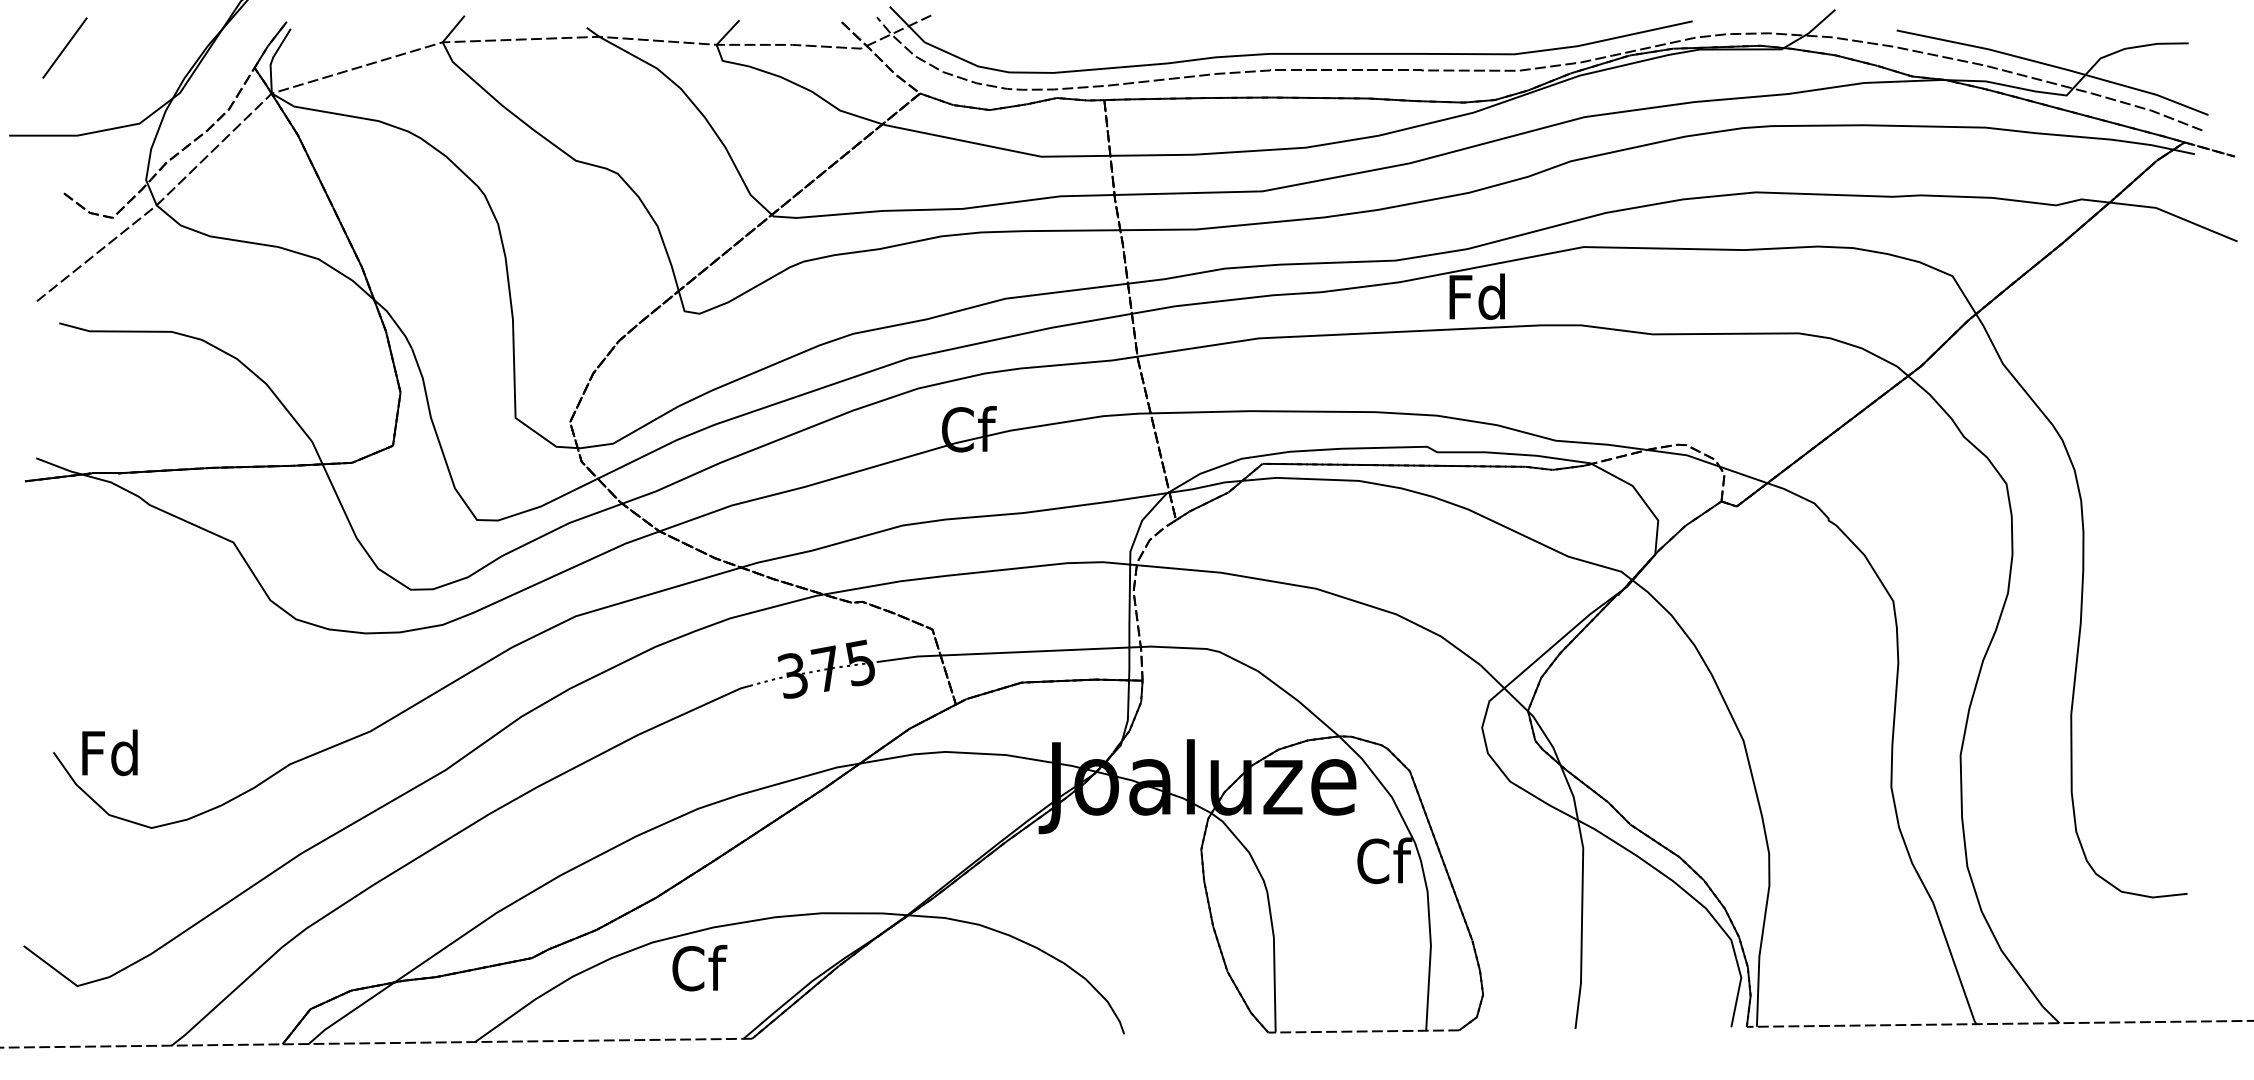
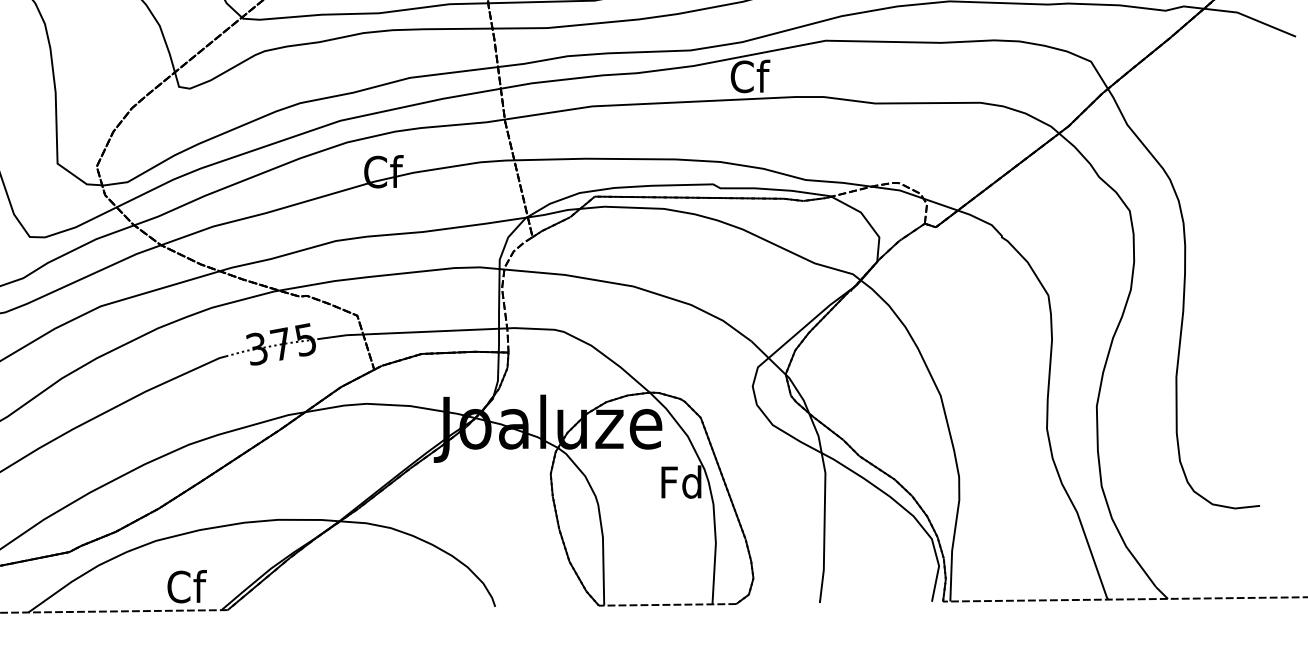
text: (1477, 296) -> (749, 76), Fd -> Cf
text: (1383, 860) -> (681, 481), Cf -> Fd
text: (699, 968) -> (186, 586), moved

